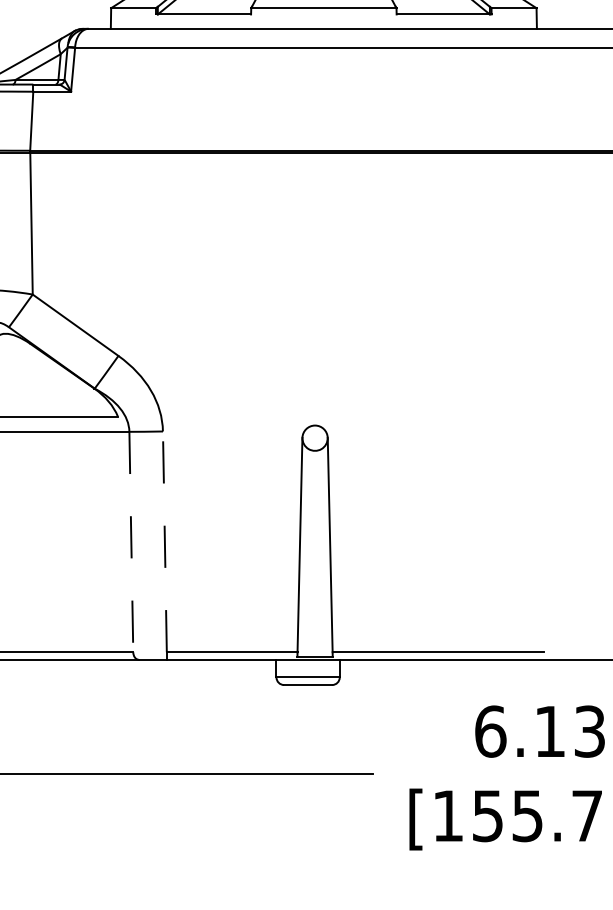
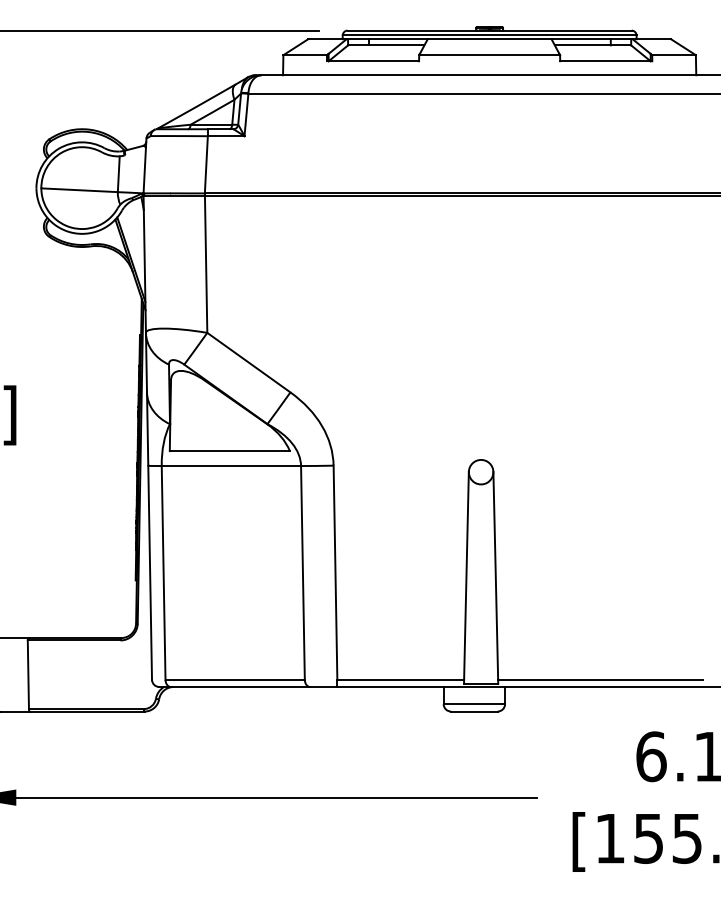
line: (130, 541) -> (302, 572), dashed -> solid
line: (164, 541) -> (335, 572), dashed -> solid

